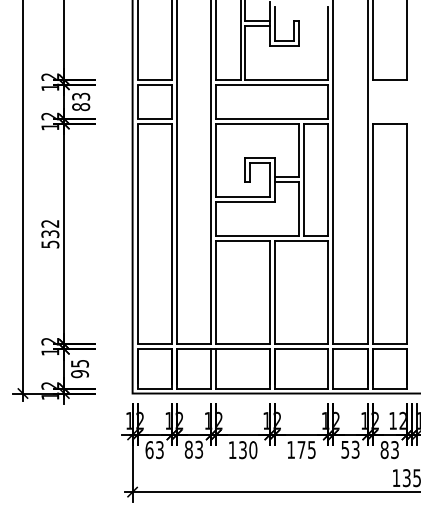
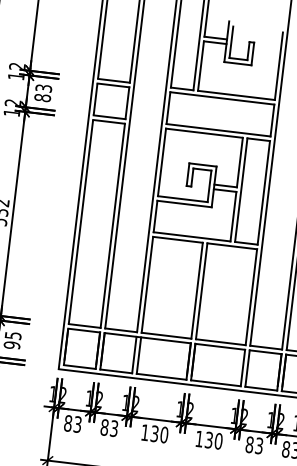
text: (149, 449) -> (68, 422), 63 -> 83
text: (306, 449) -> (213, 440), 175 -> 130
text: (345, 449) -> (249, 444), 53 -> 83

